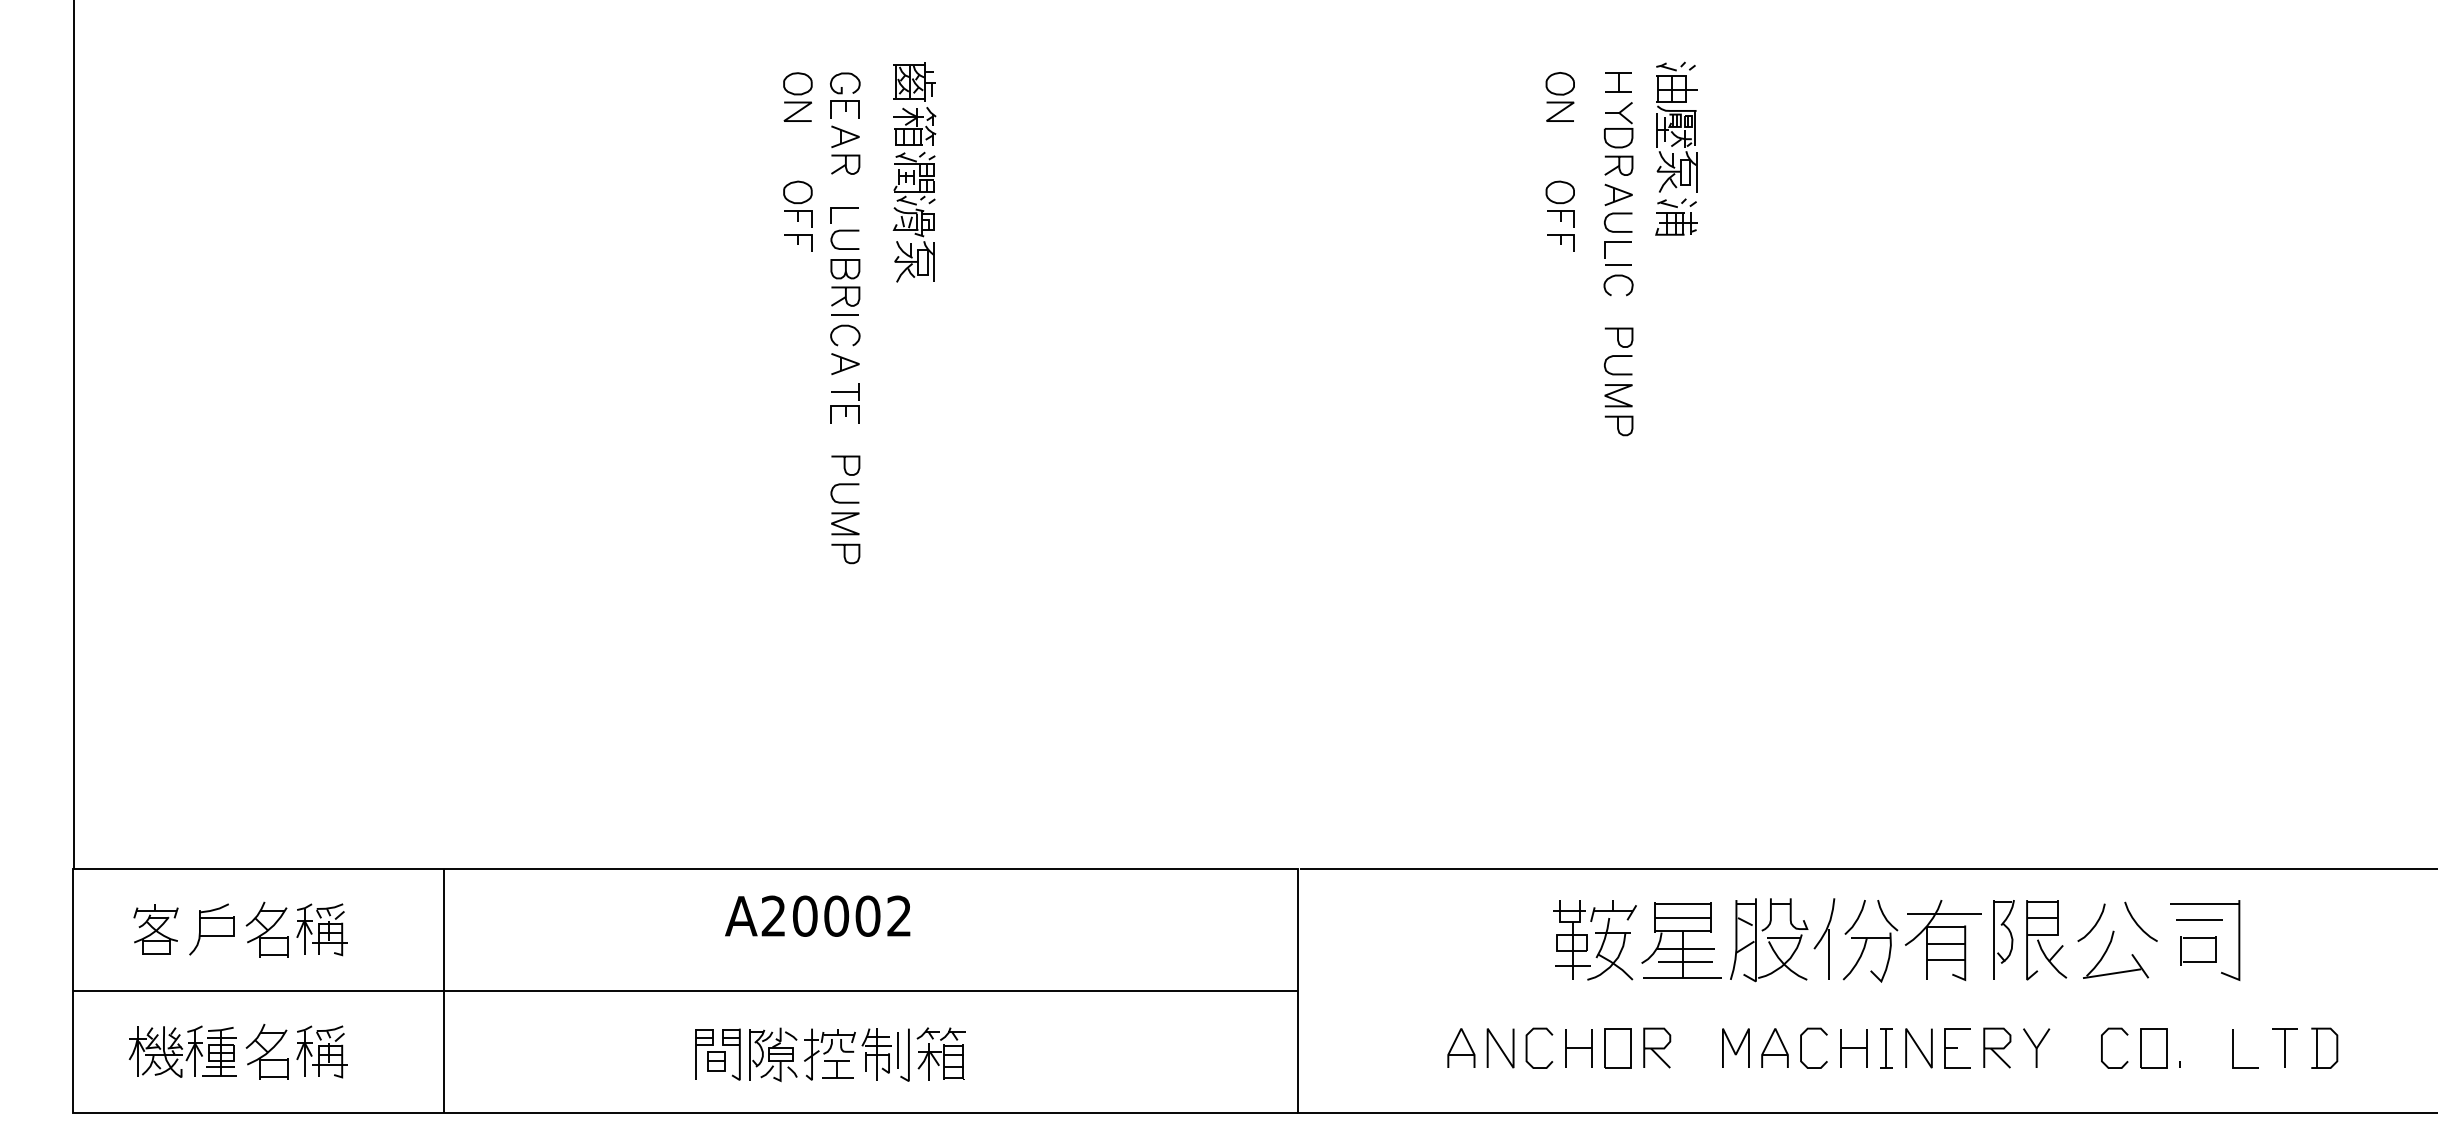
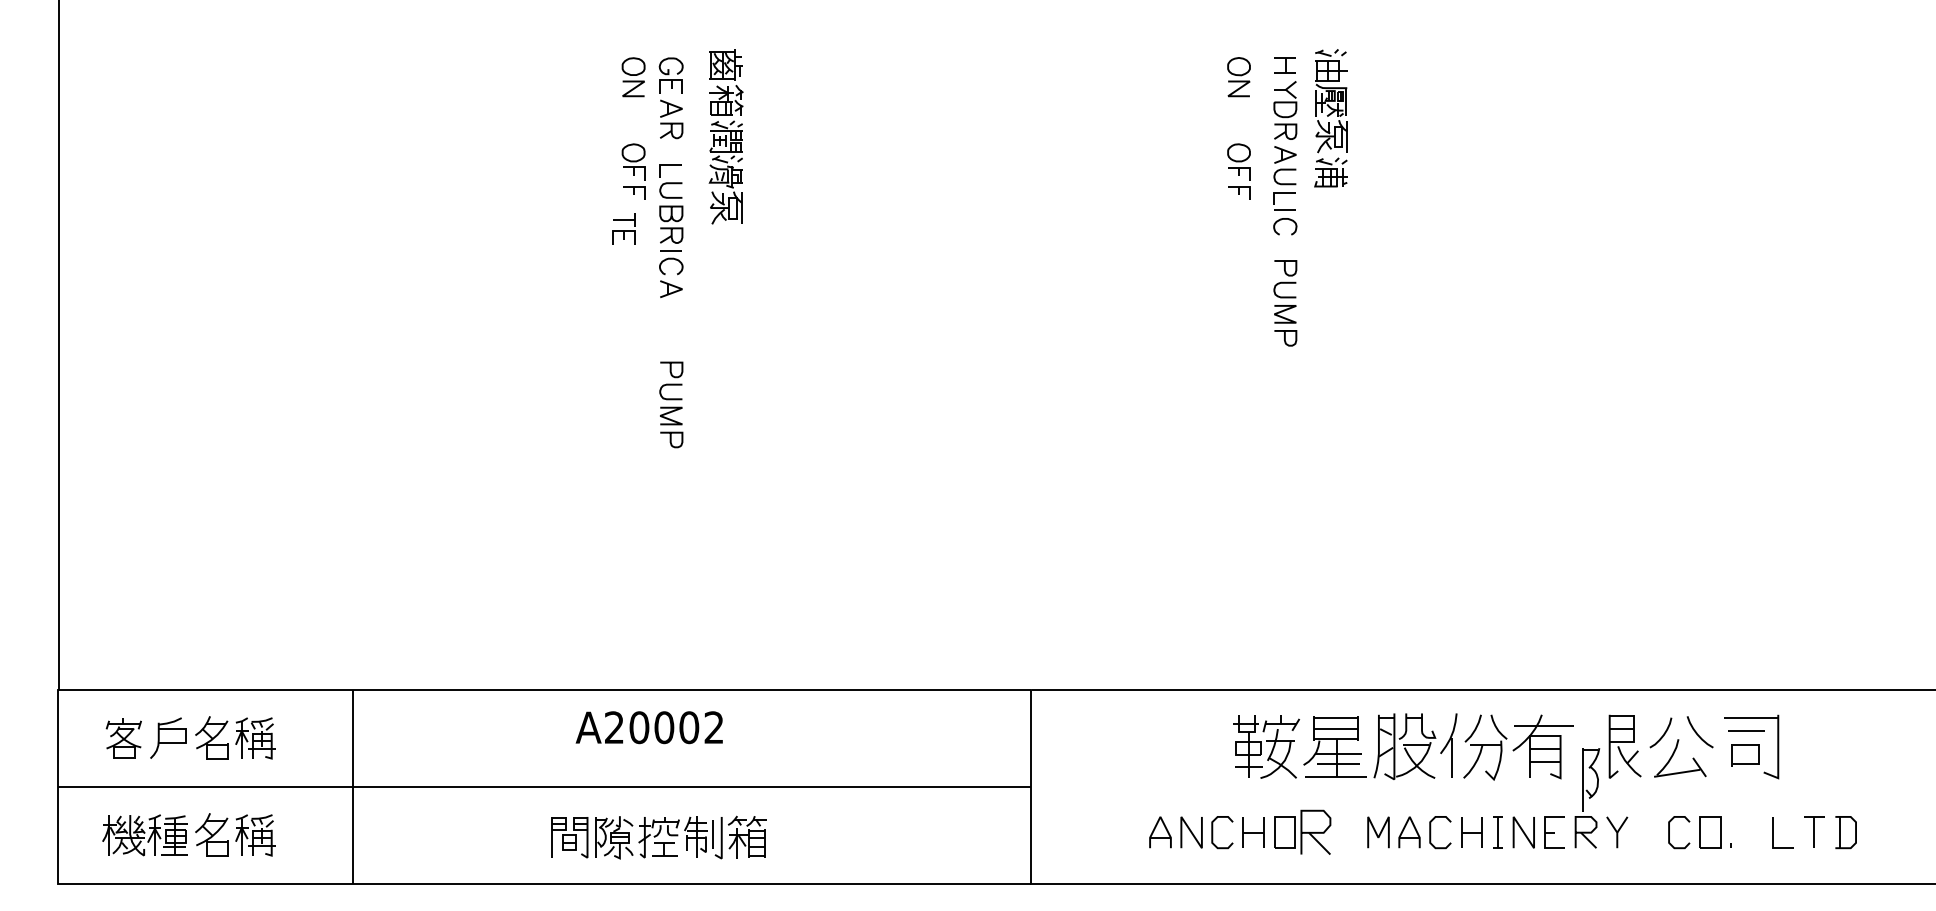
part: (844, 403) -> (622, 229), moved
part: (2010, 936) -> (1596, 777), moved
part: (1657, 1047) -> (1316, 831), size x1.4

